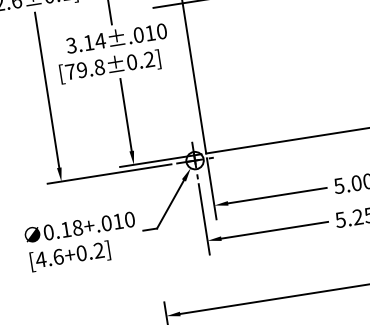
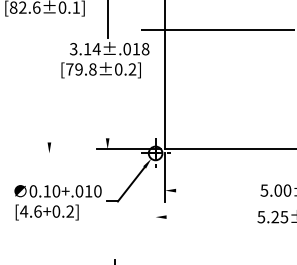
text: (161, 31) -> (145, 49), 3.14±.010 -> 3.14±.018
line: (47, 89) -> (49, 80), removed
line: (125, 114) -> (107, 109), removed
line: (109, 174) -> (87, 153), removed
line: (277, 195) -> (215, 190), removed
line: (204, 219) -> (155, 200), removed
text: (77, 228) -> (56, 191), 0.18+.010 -> 0.10+.010
line: (274, 230) -> (208, 217), removed

